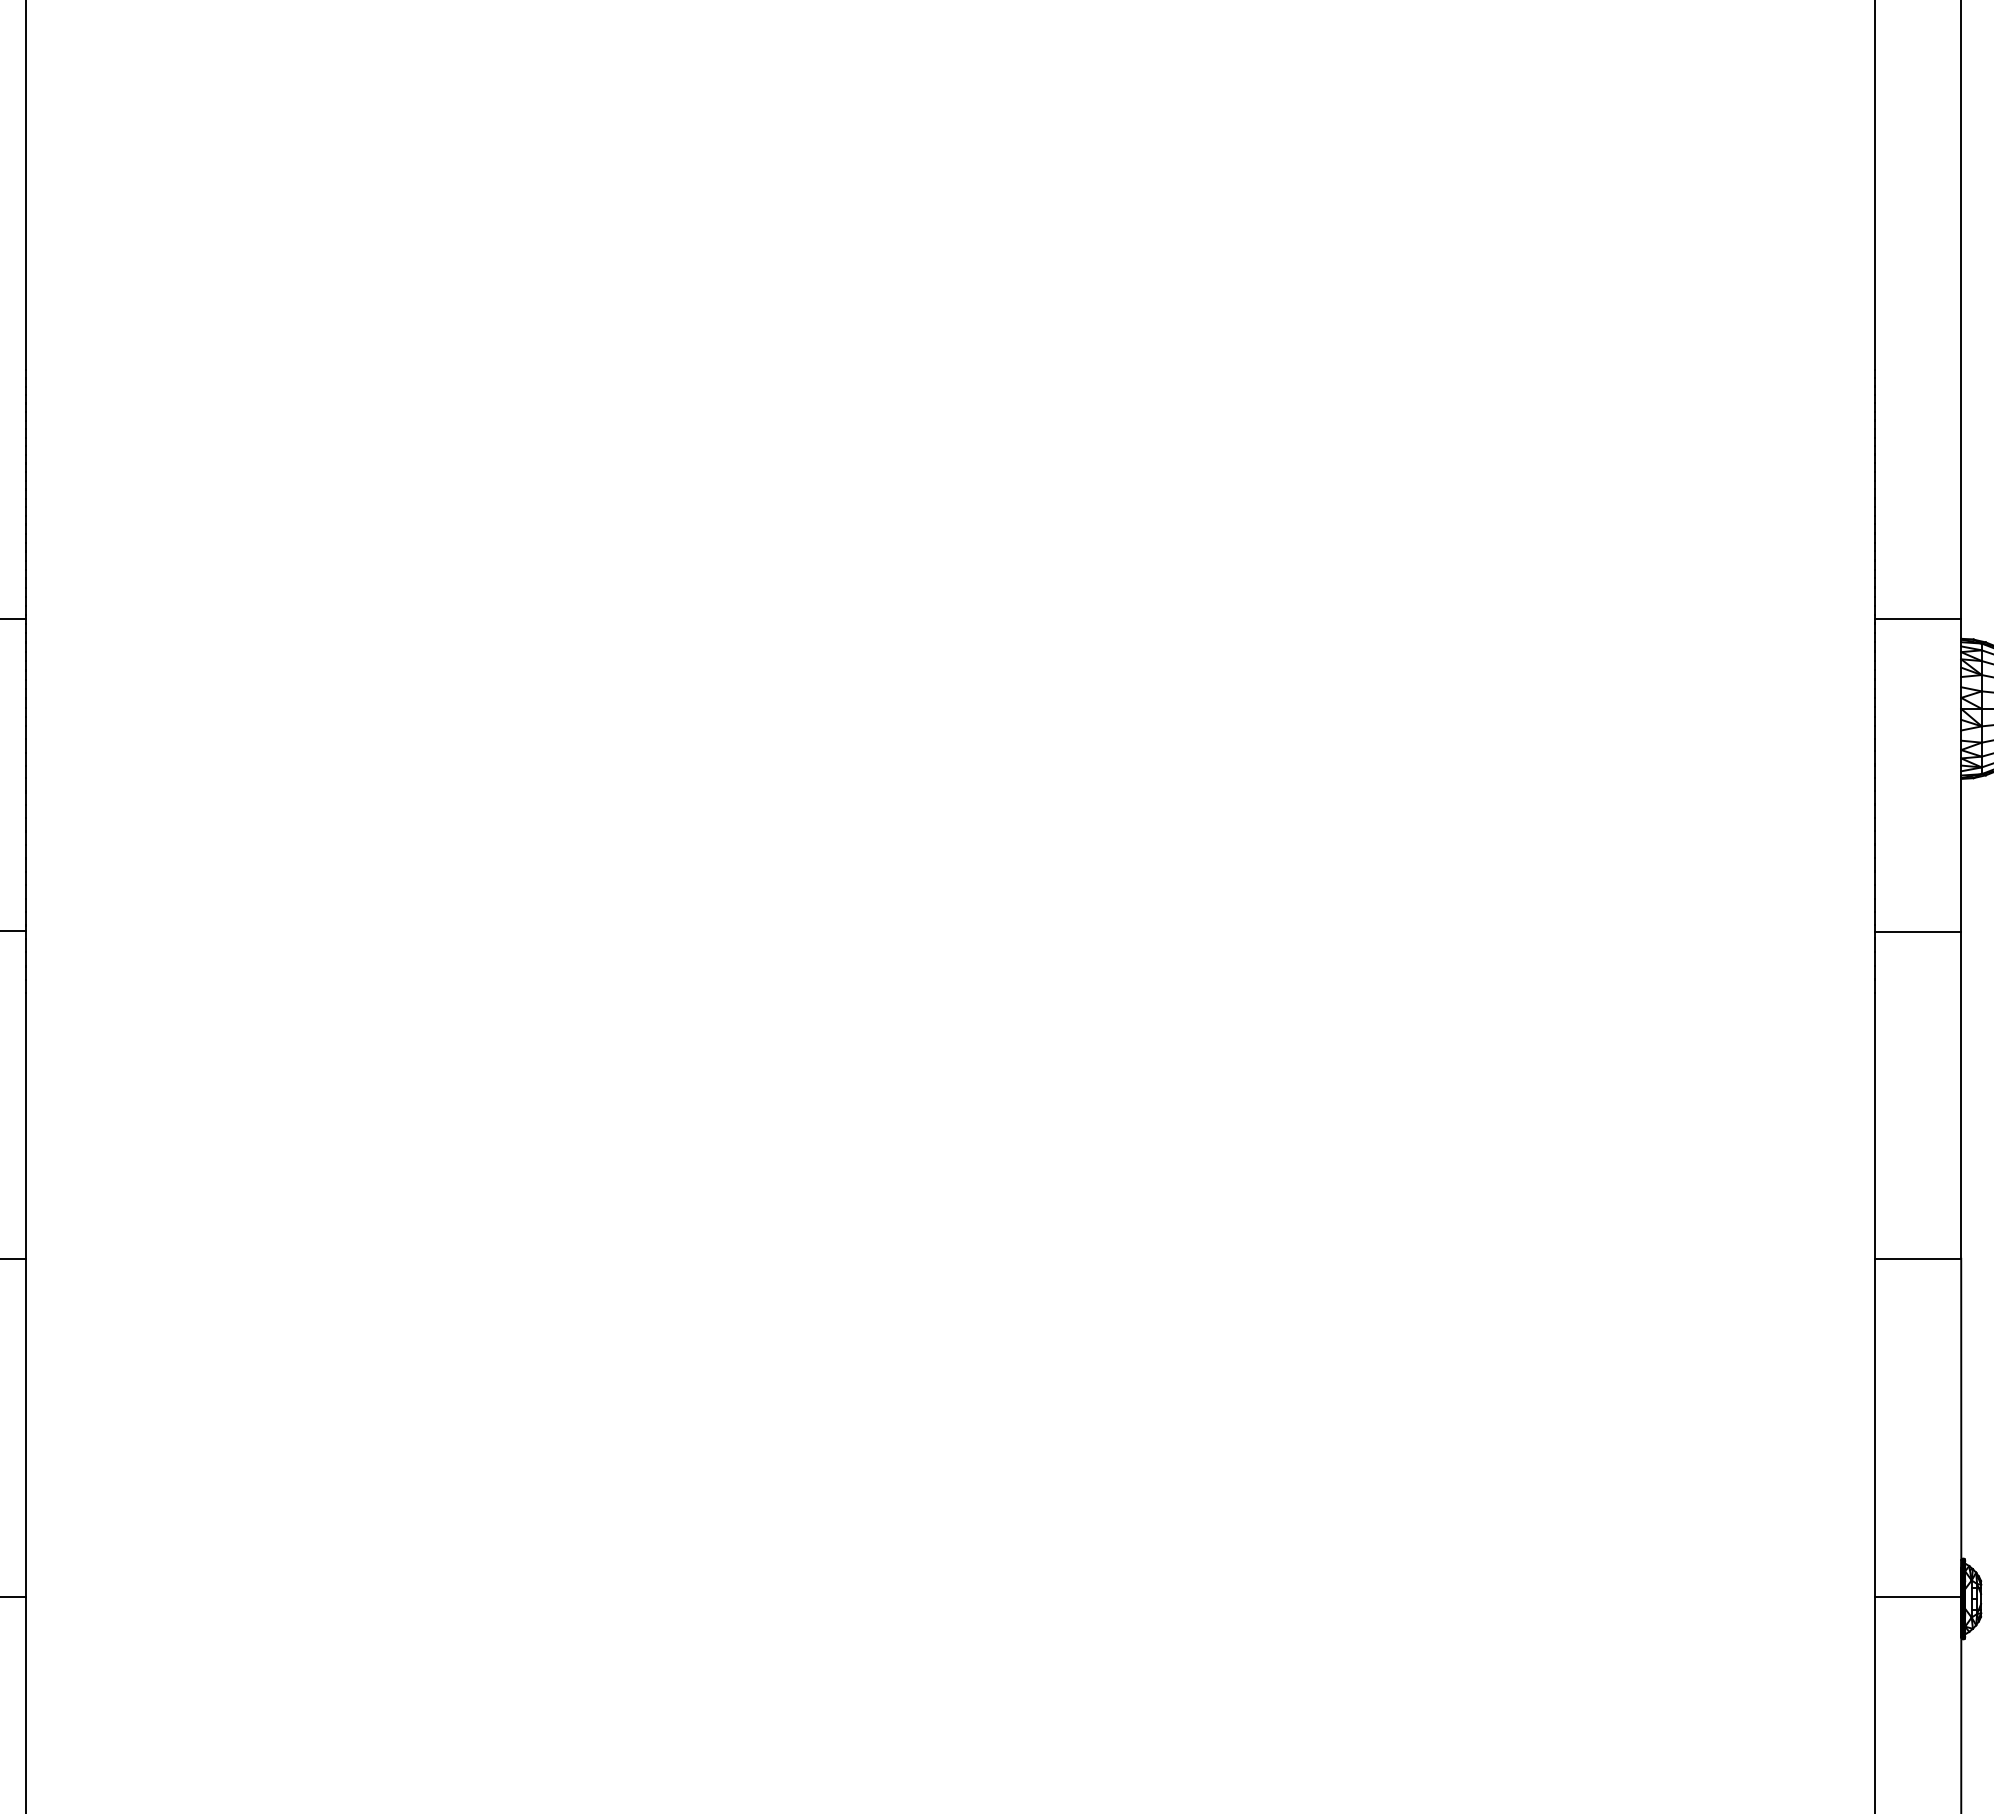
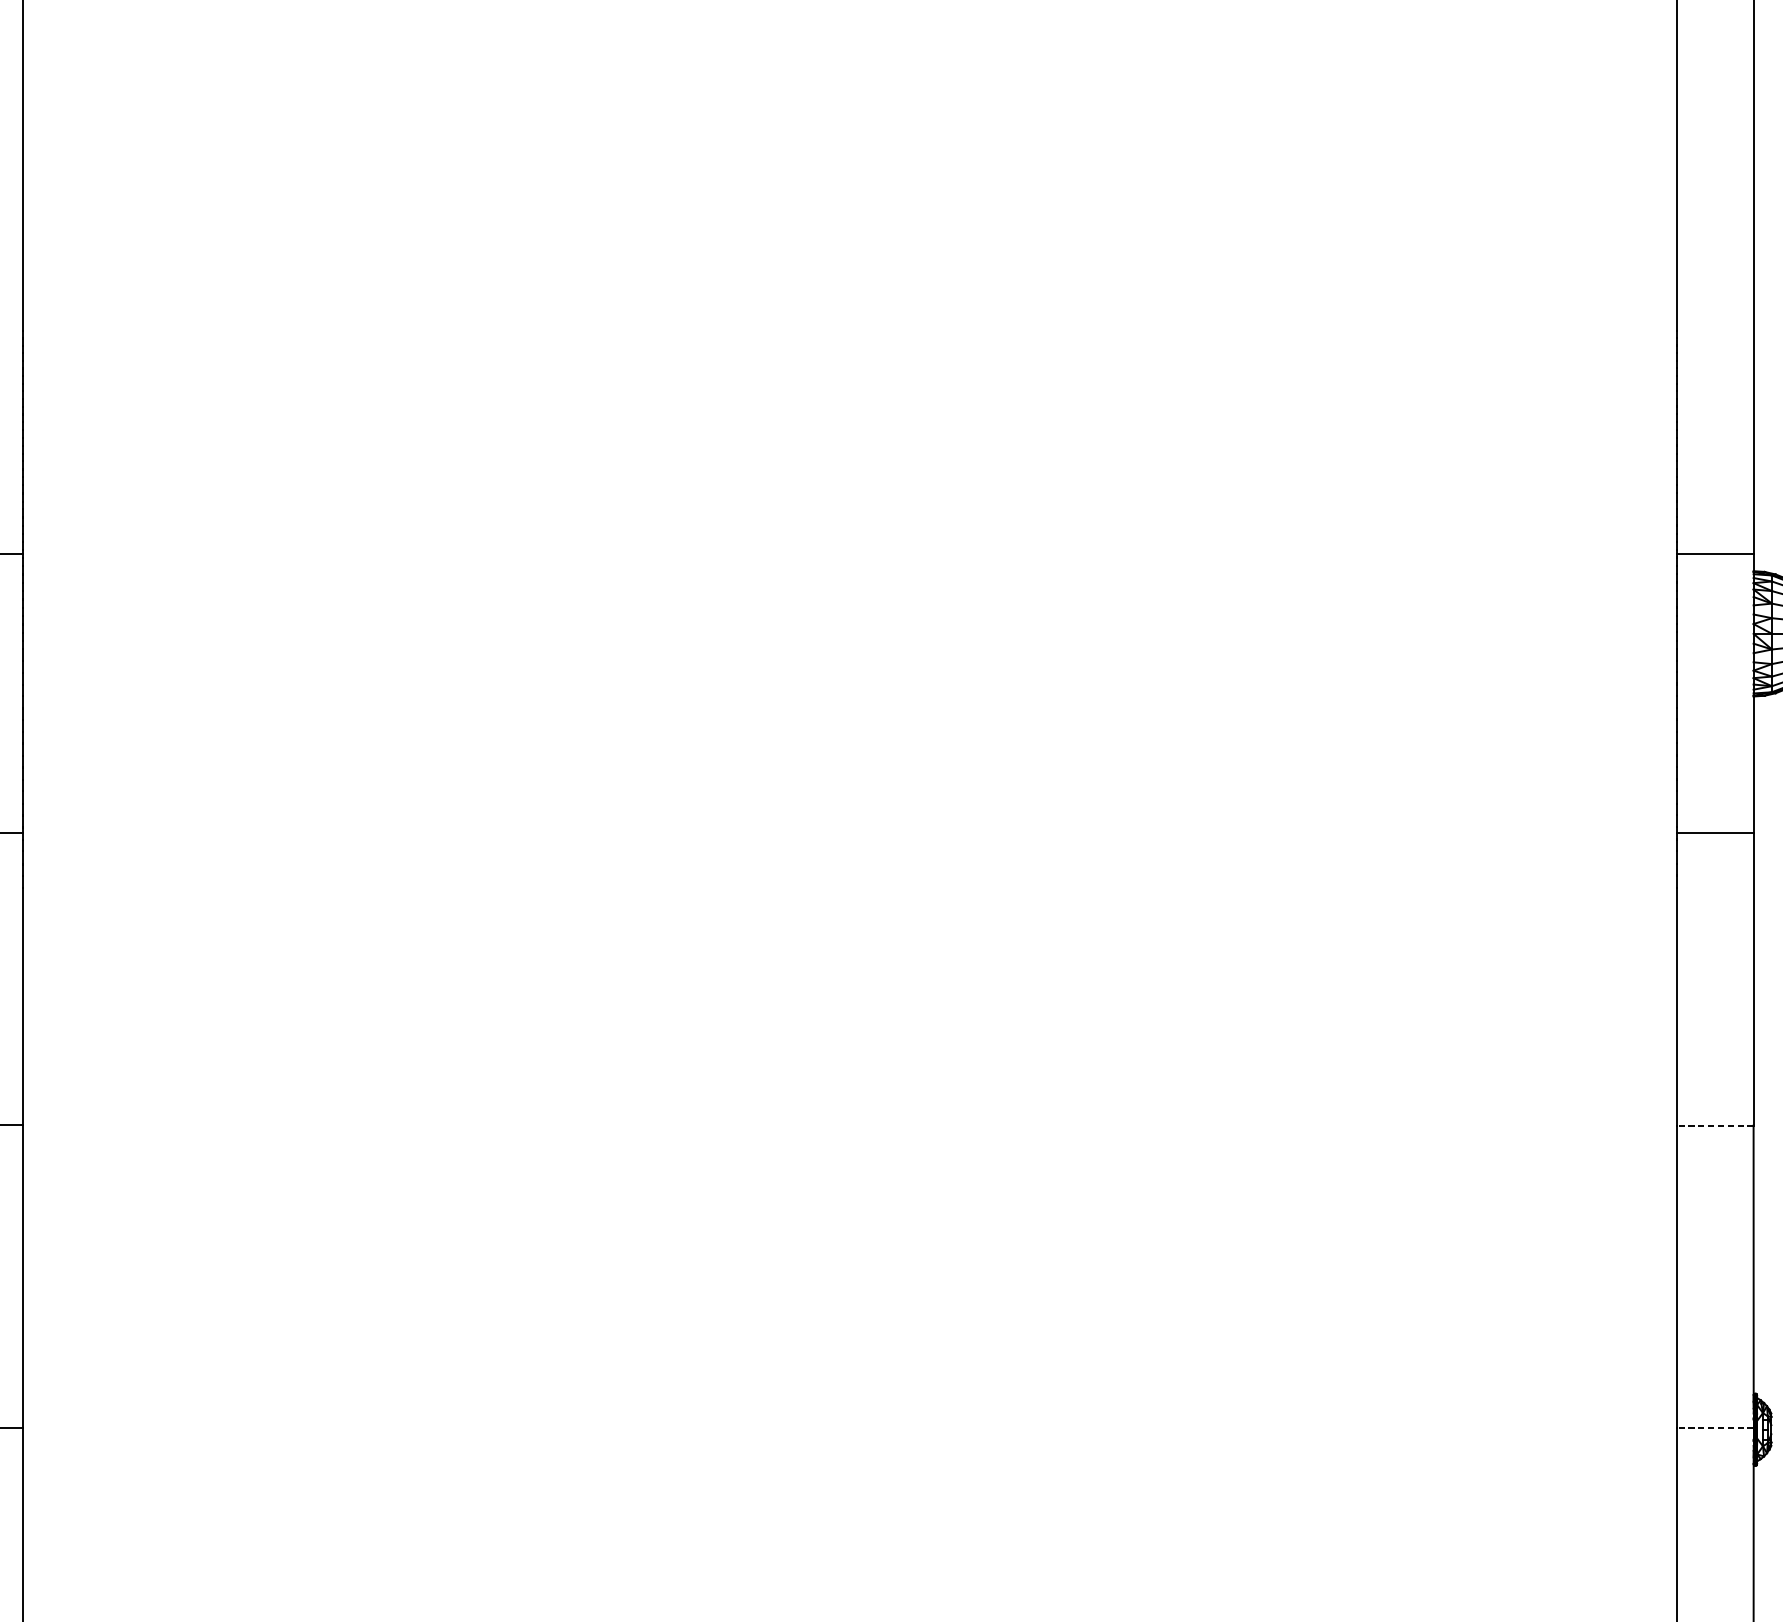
line: (1918, 1258) -> (1715, 1125), solid -> dashed
line: (1918, 1597) -> (1715, 1428), solid -> dashed

